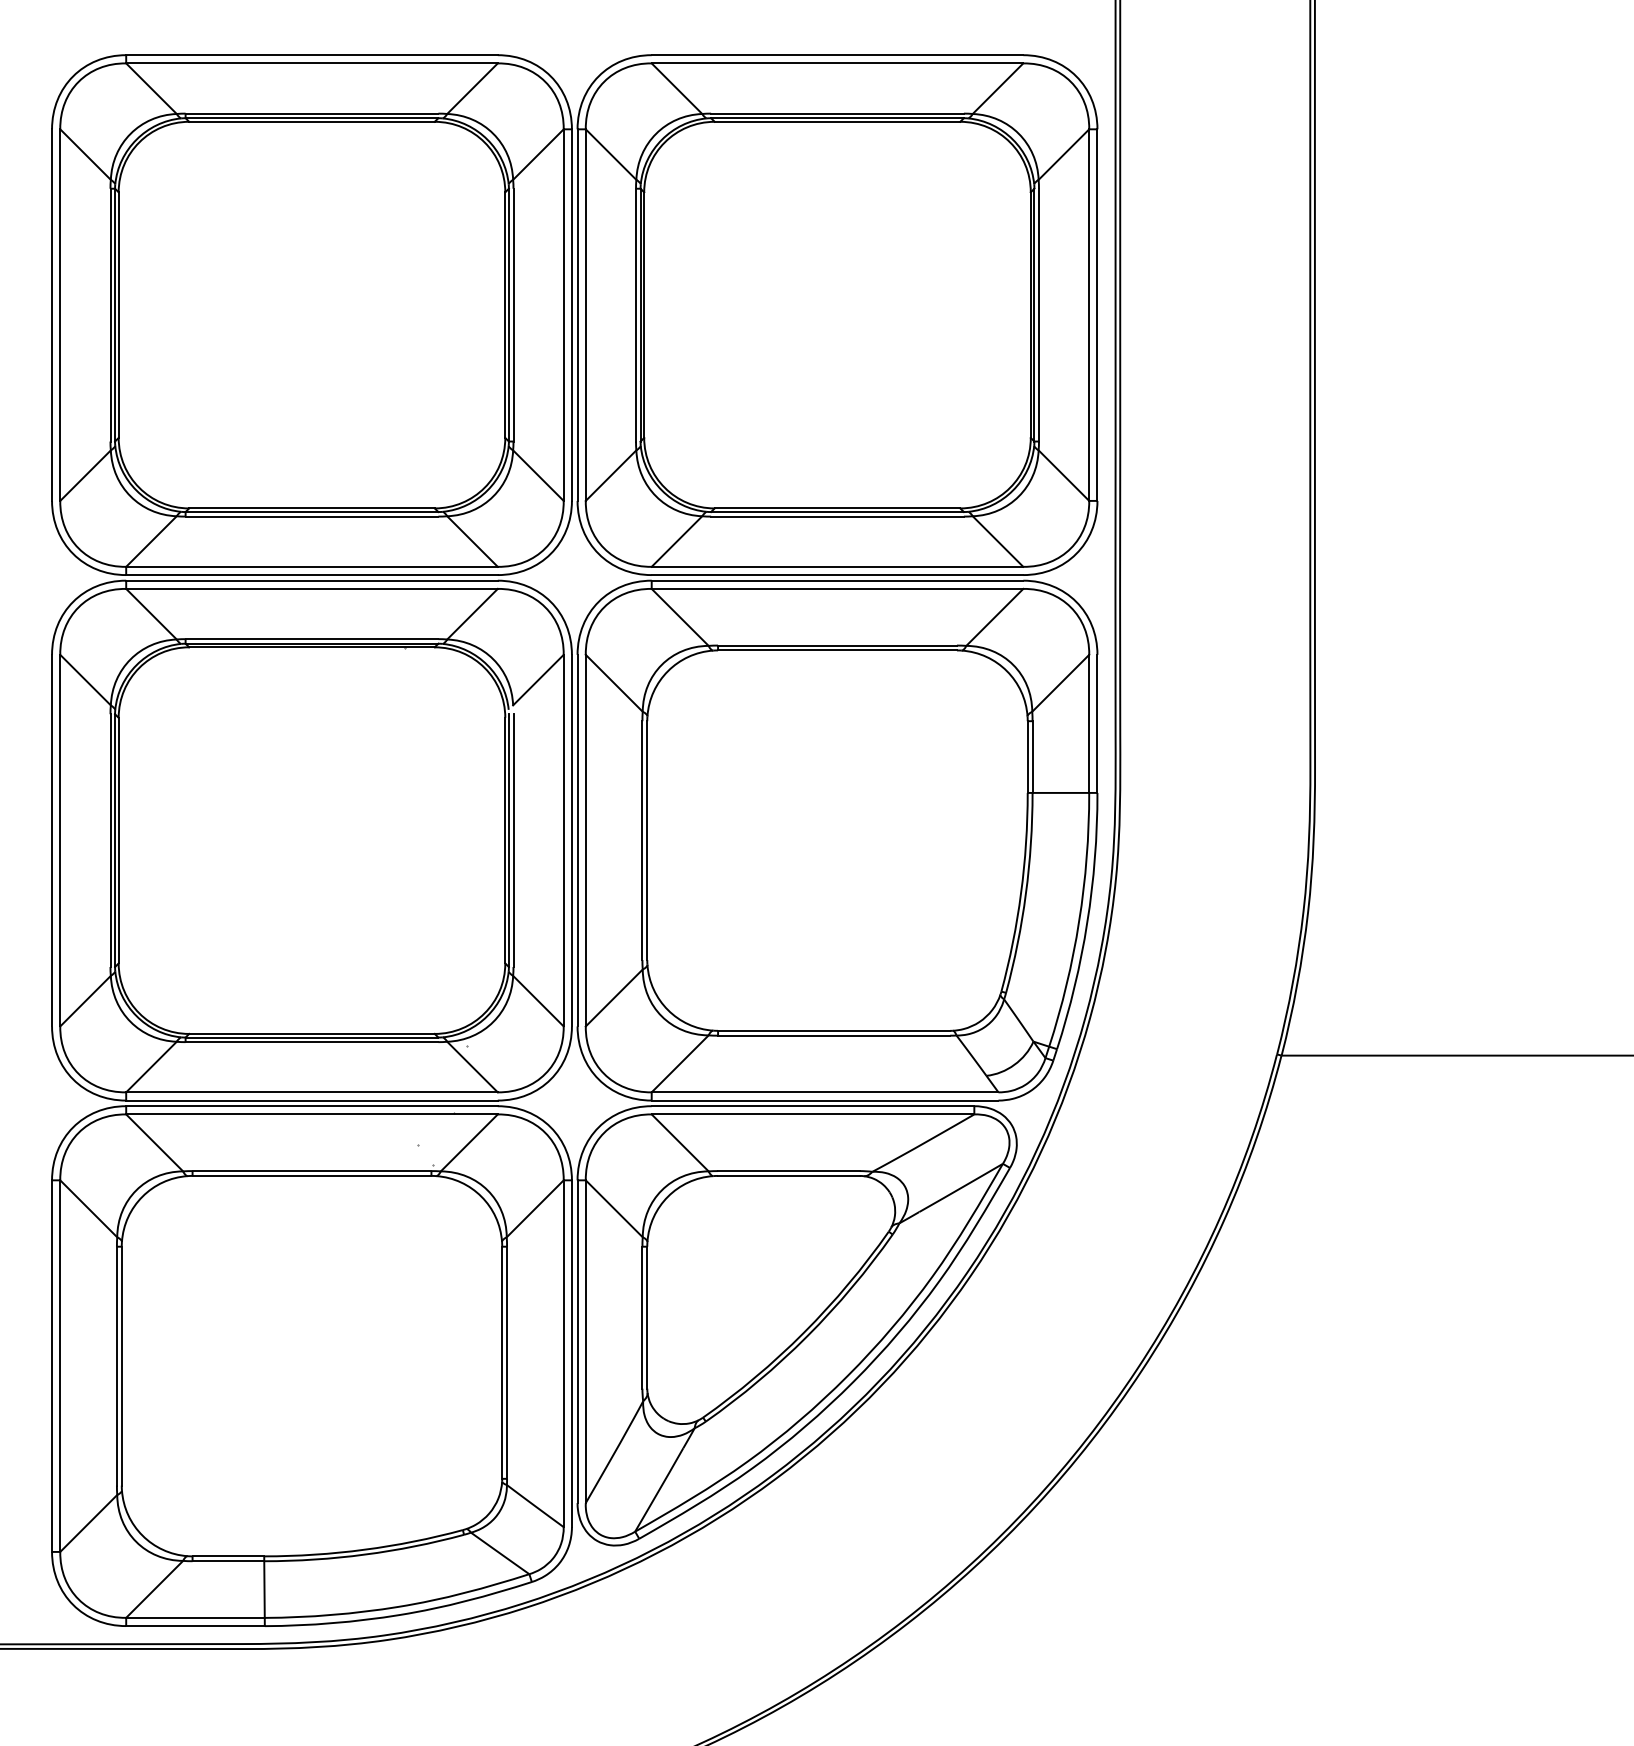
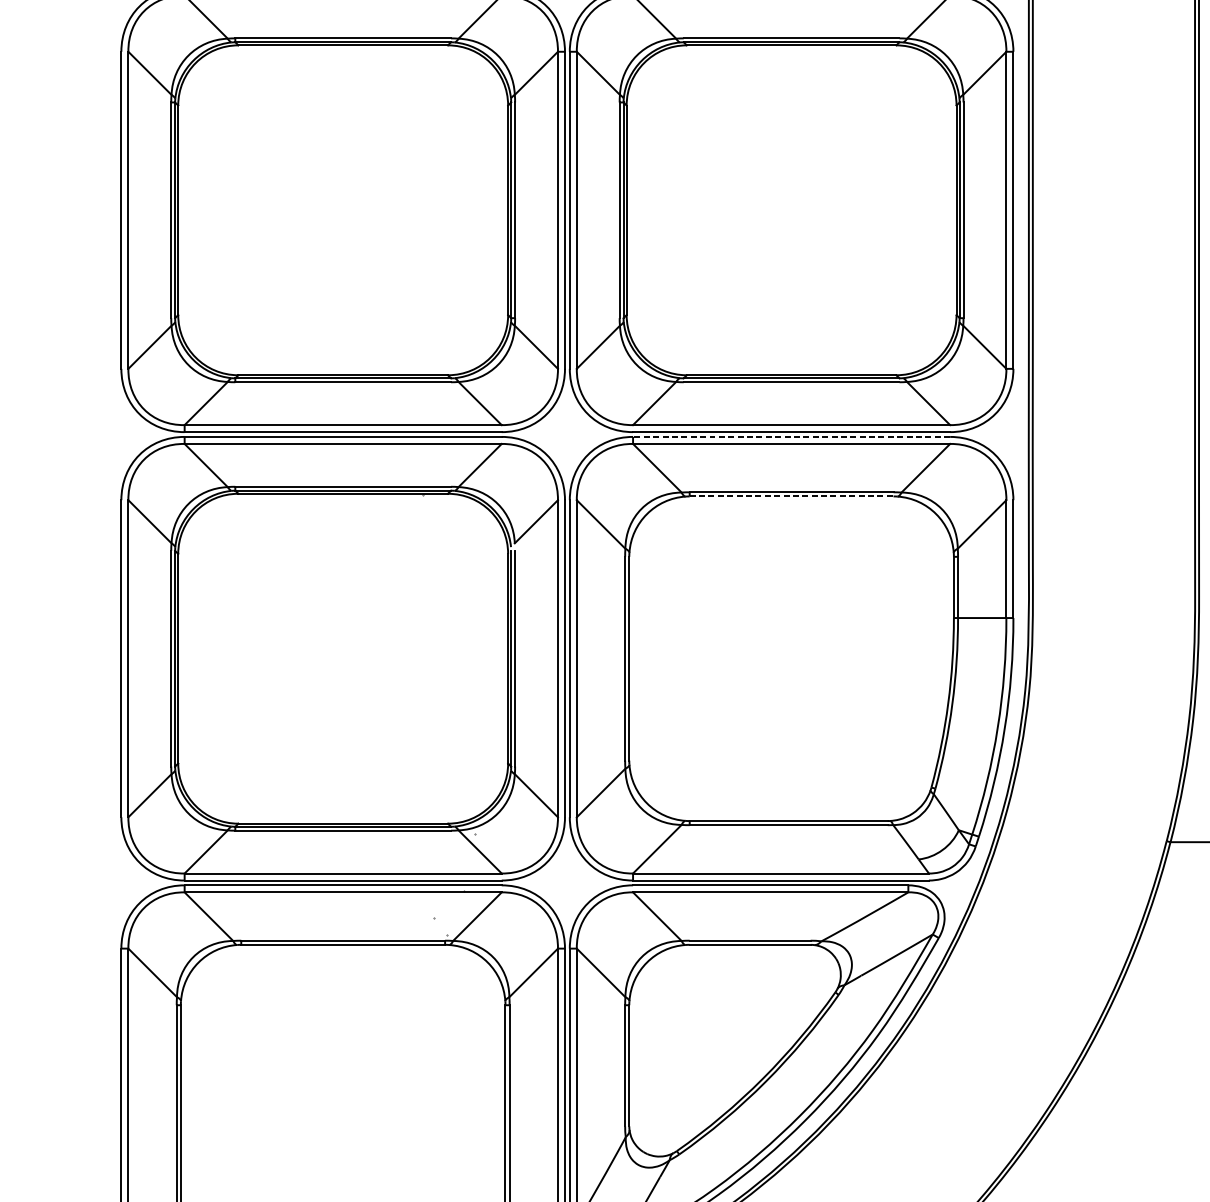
line: (837, 580) -> (791, 436), solid -> dashed
line: (838, 650) -> (792, 496), solid -> dashed

